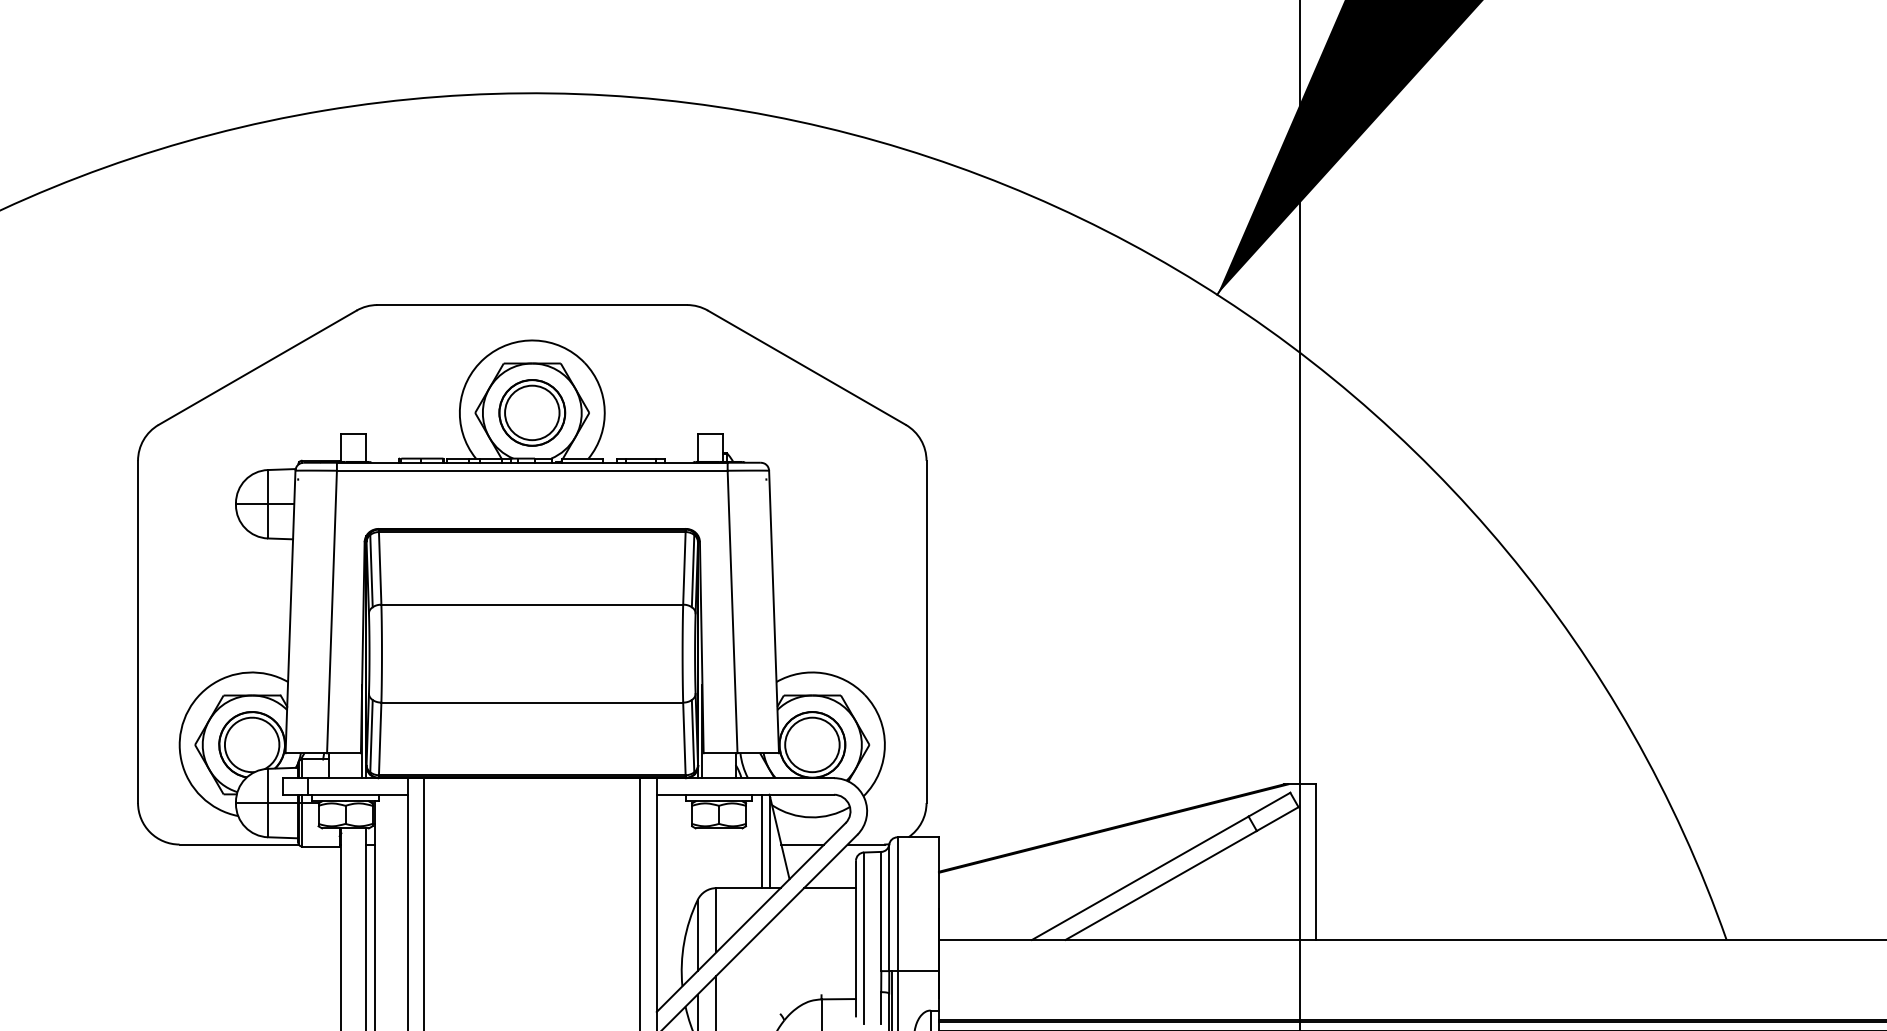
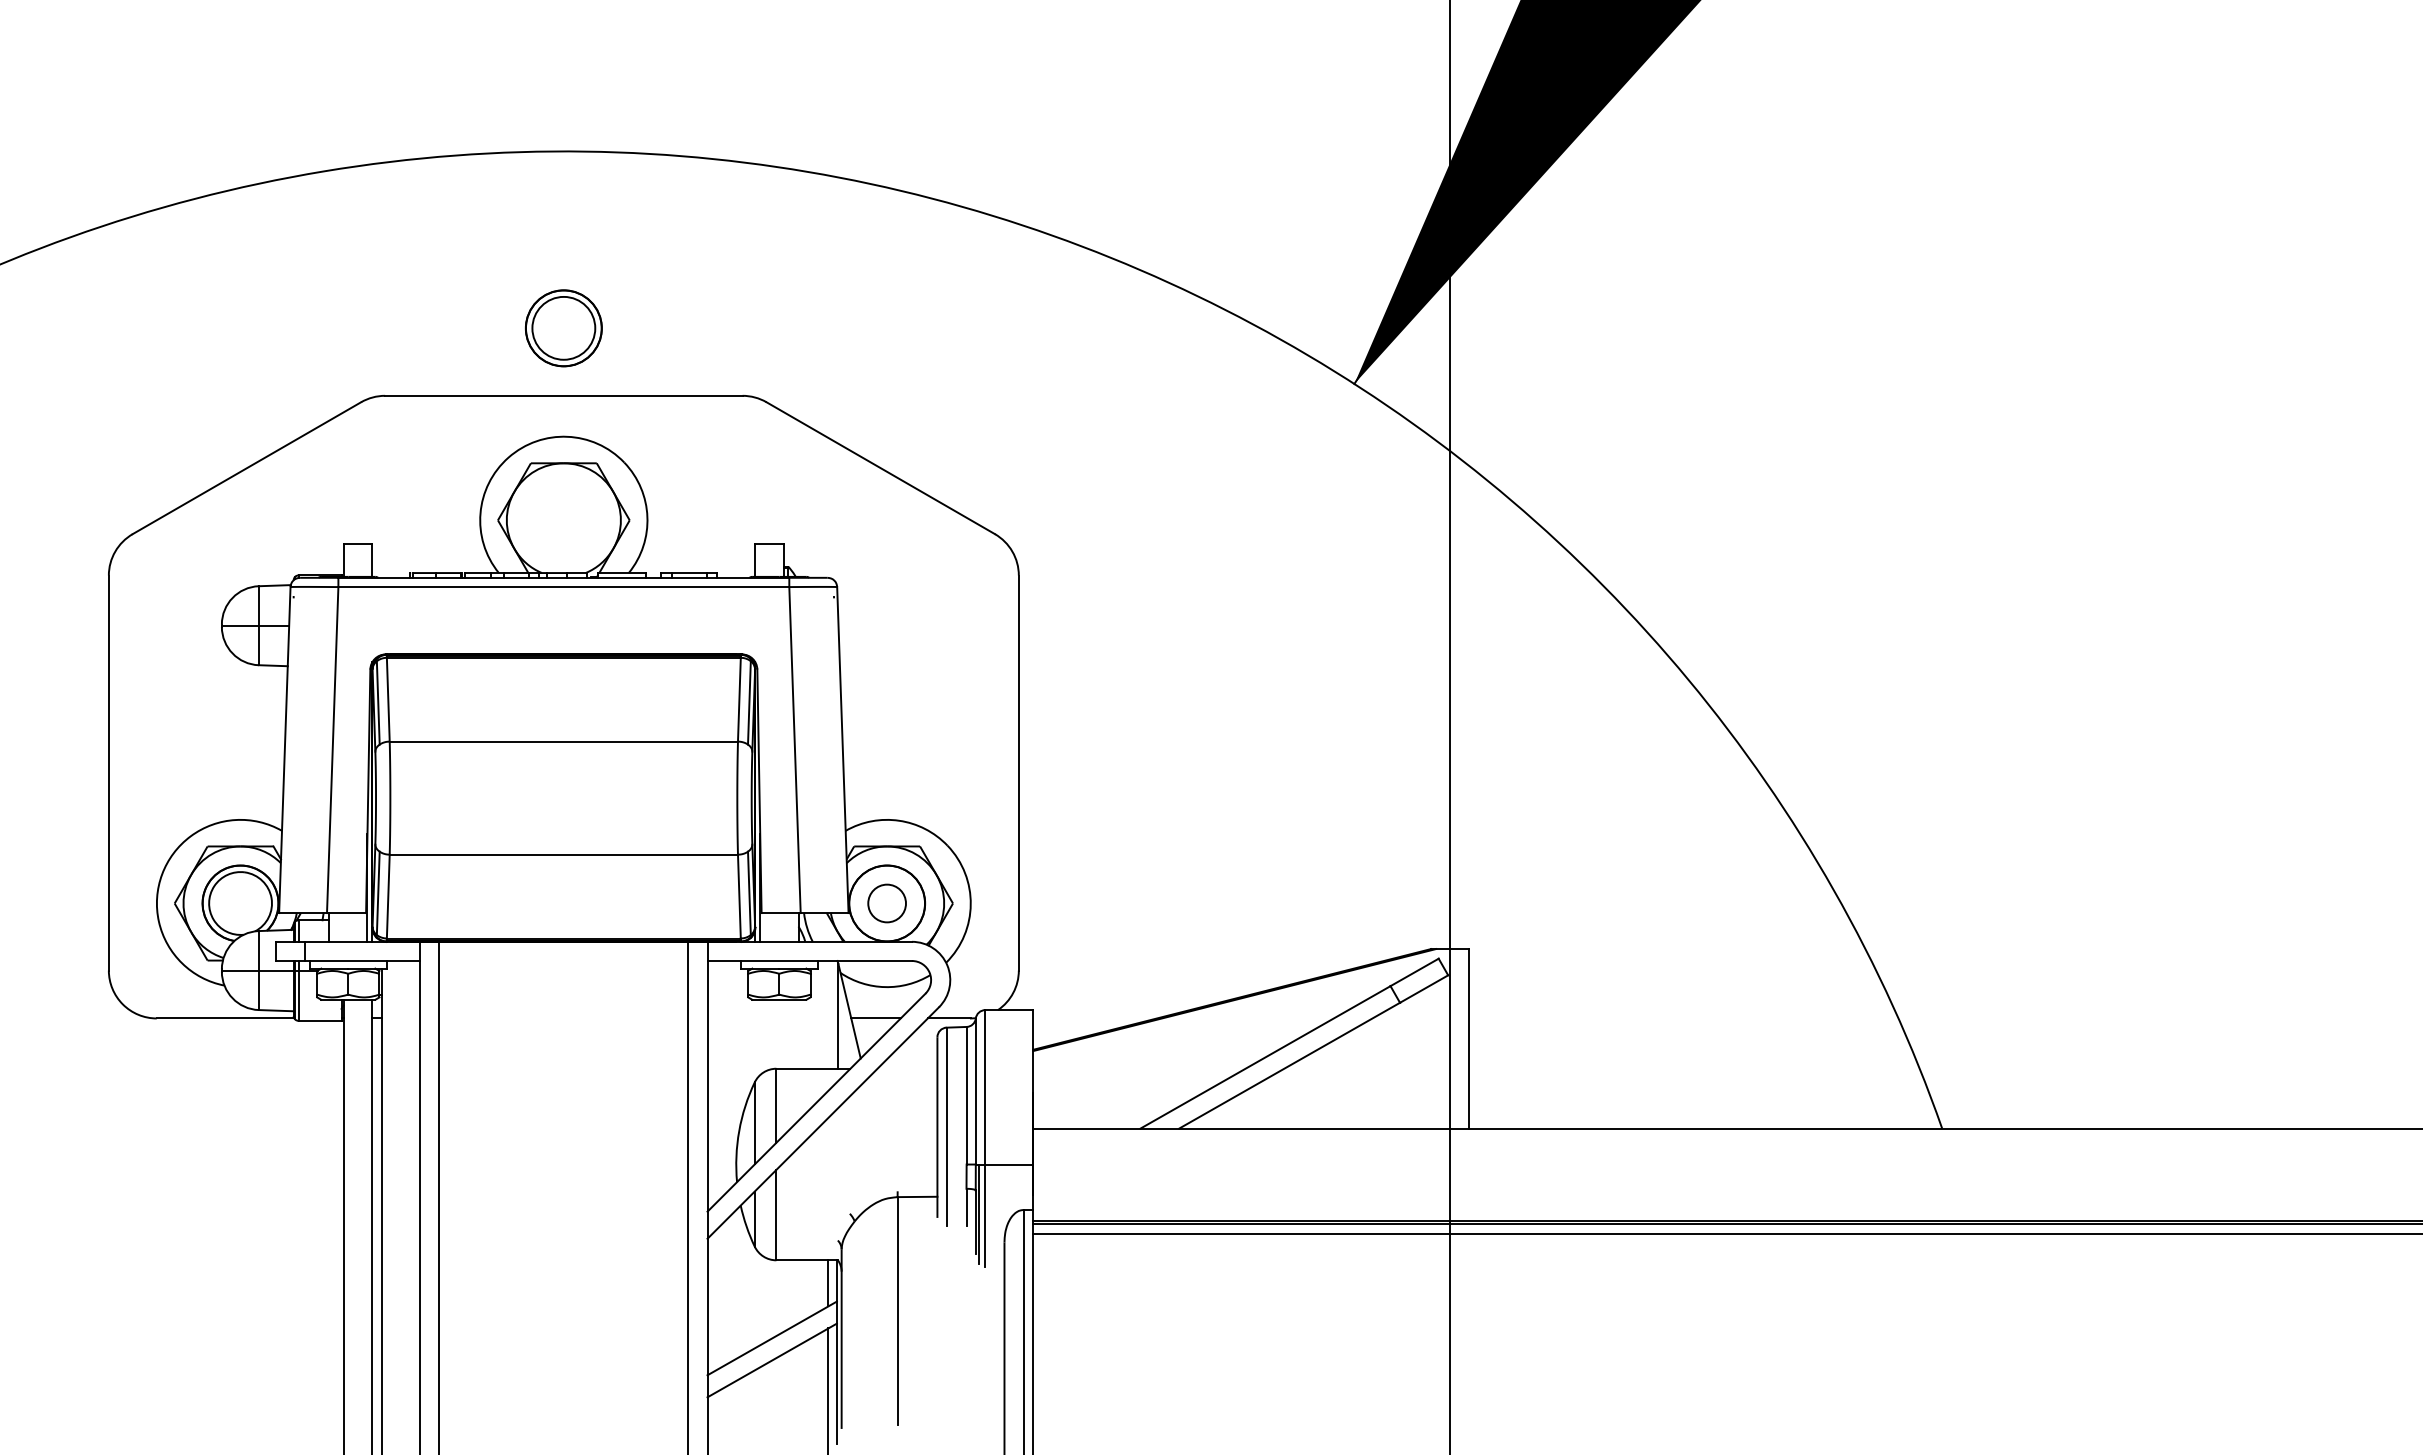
part: (531, 413) -> (563, 328), moved
circle: (811, 744) -> (886, 903), size x0.6
line: (761, 841) -> (828, 1014), removed
line: (830, 887) -> (907, 1068), removed

